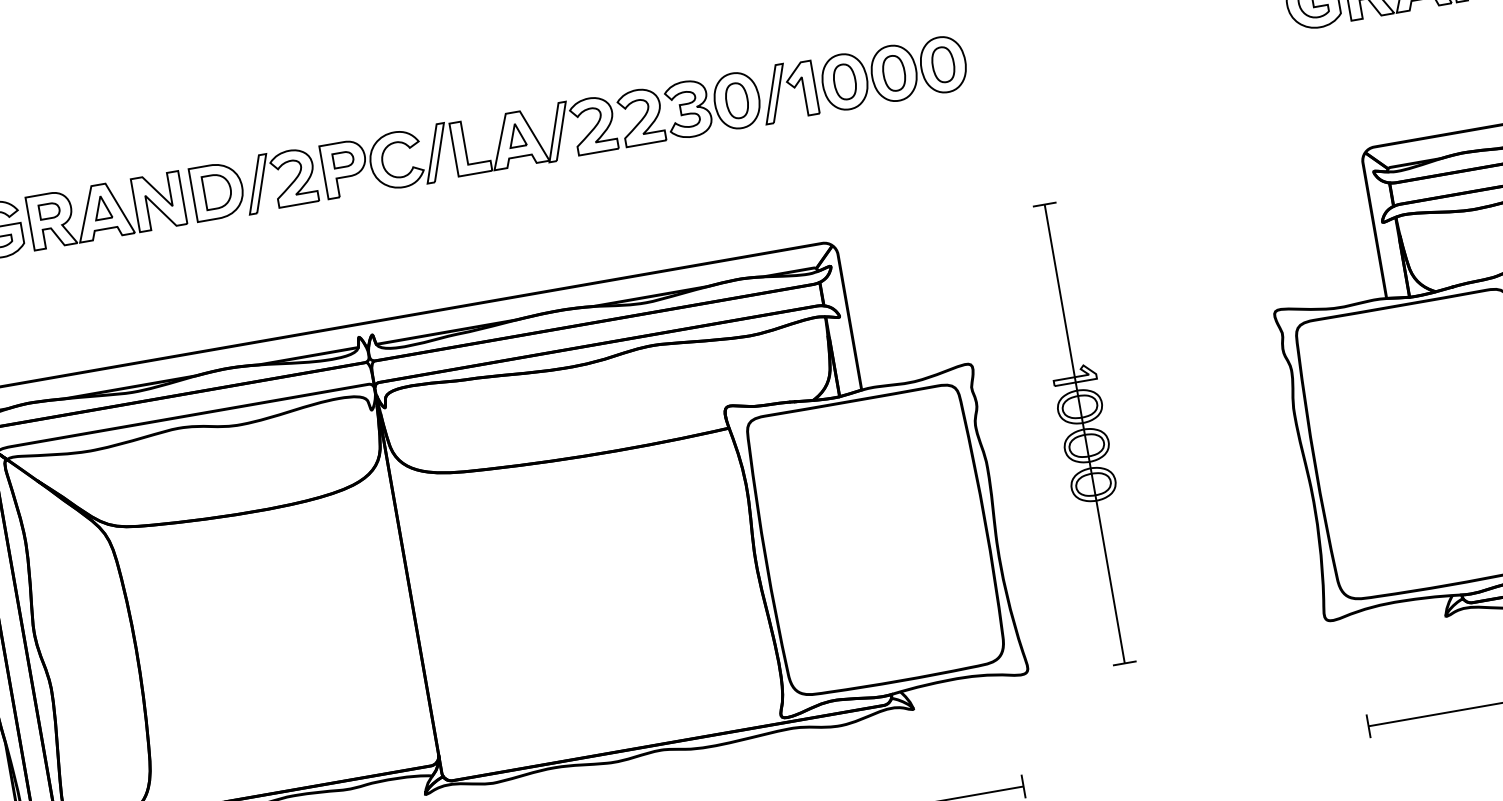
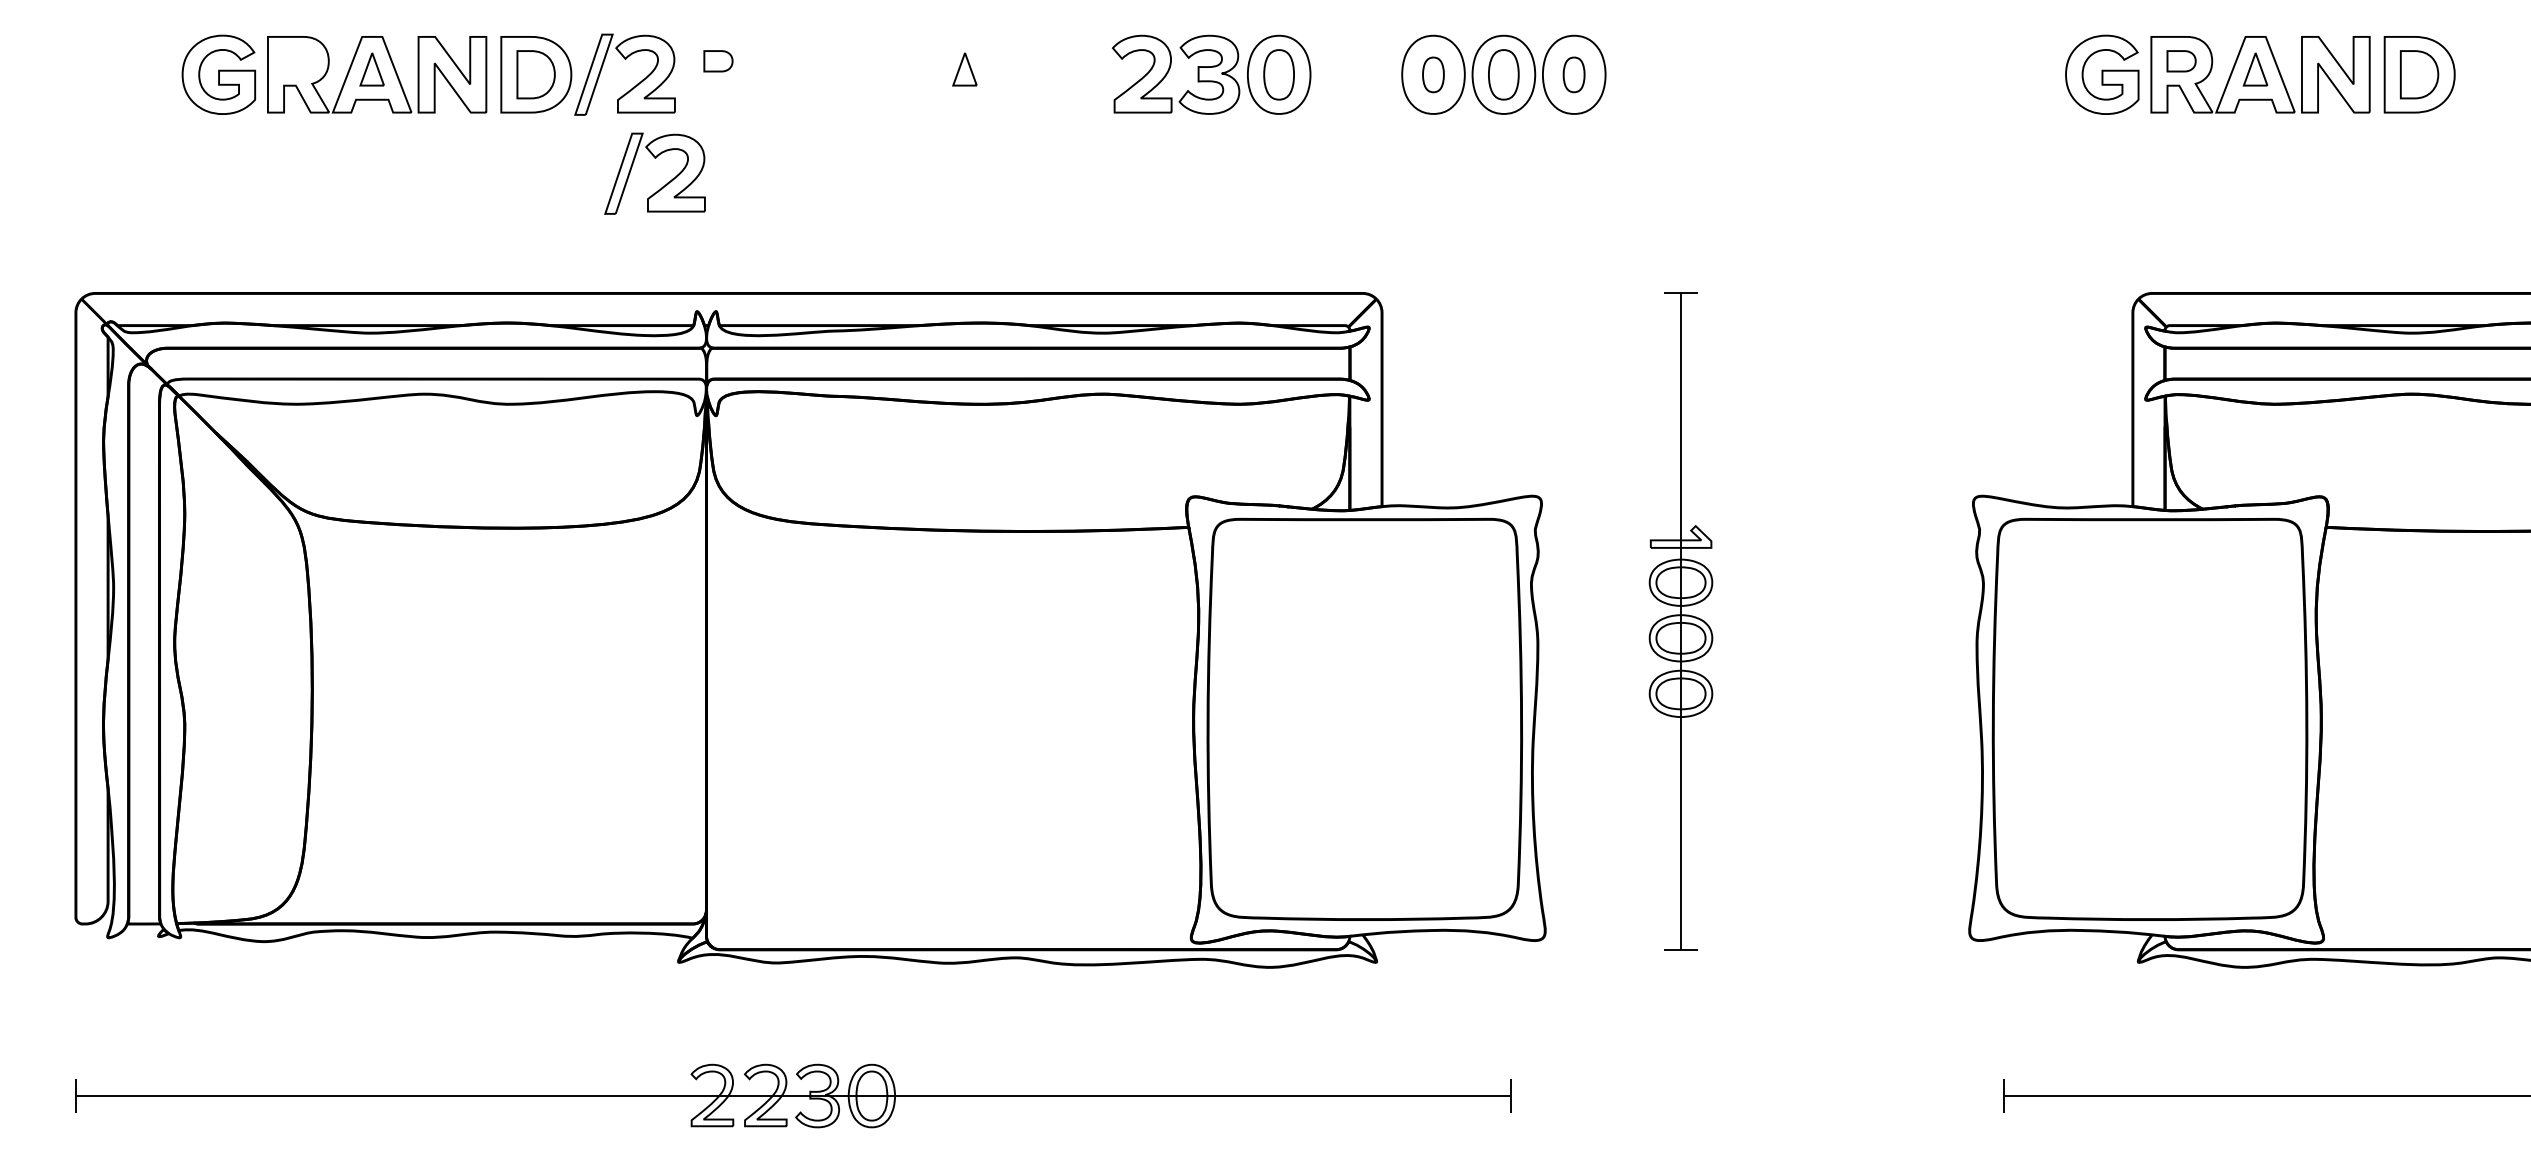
part: (942, 64) -> (1573, 74), size x0.7
part: (844, 81) -> (1433, 74), size x0.7
part: (791, 86) -> (1358, 68), removed
part: (468, 147) -> (895, 74), removed
part: (49, 211) -> (298, 61), removed
part: (310, 235) -> (654, 158), added

